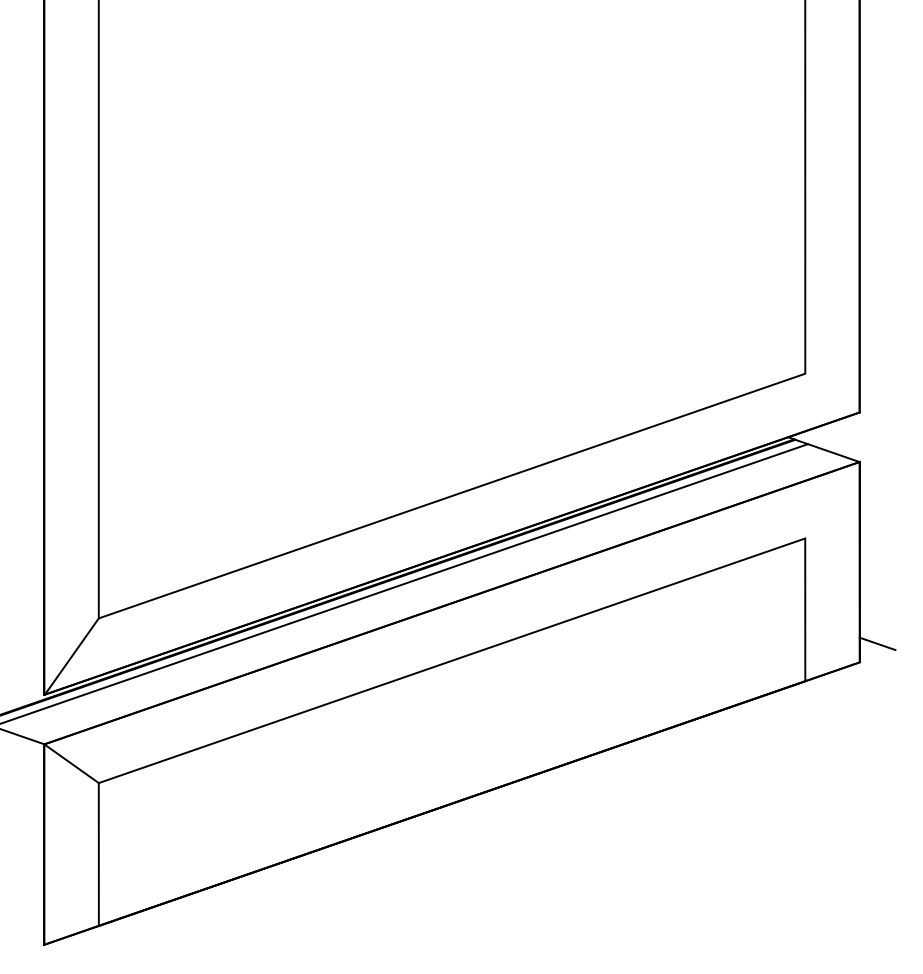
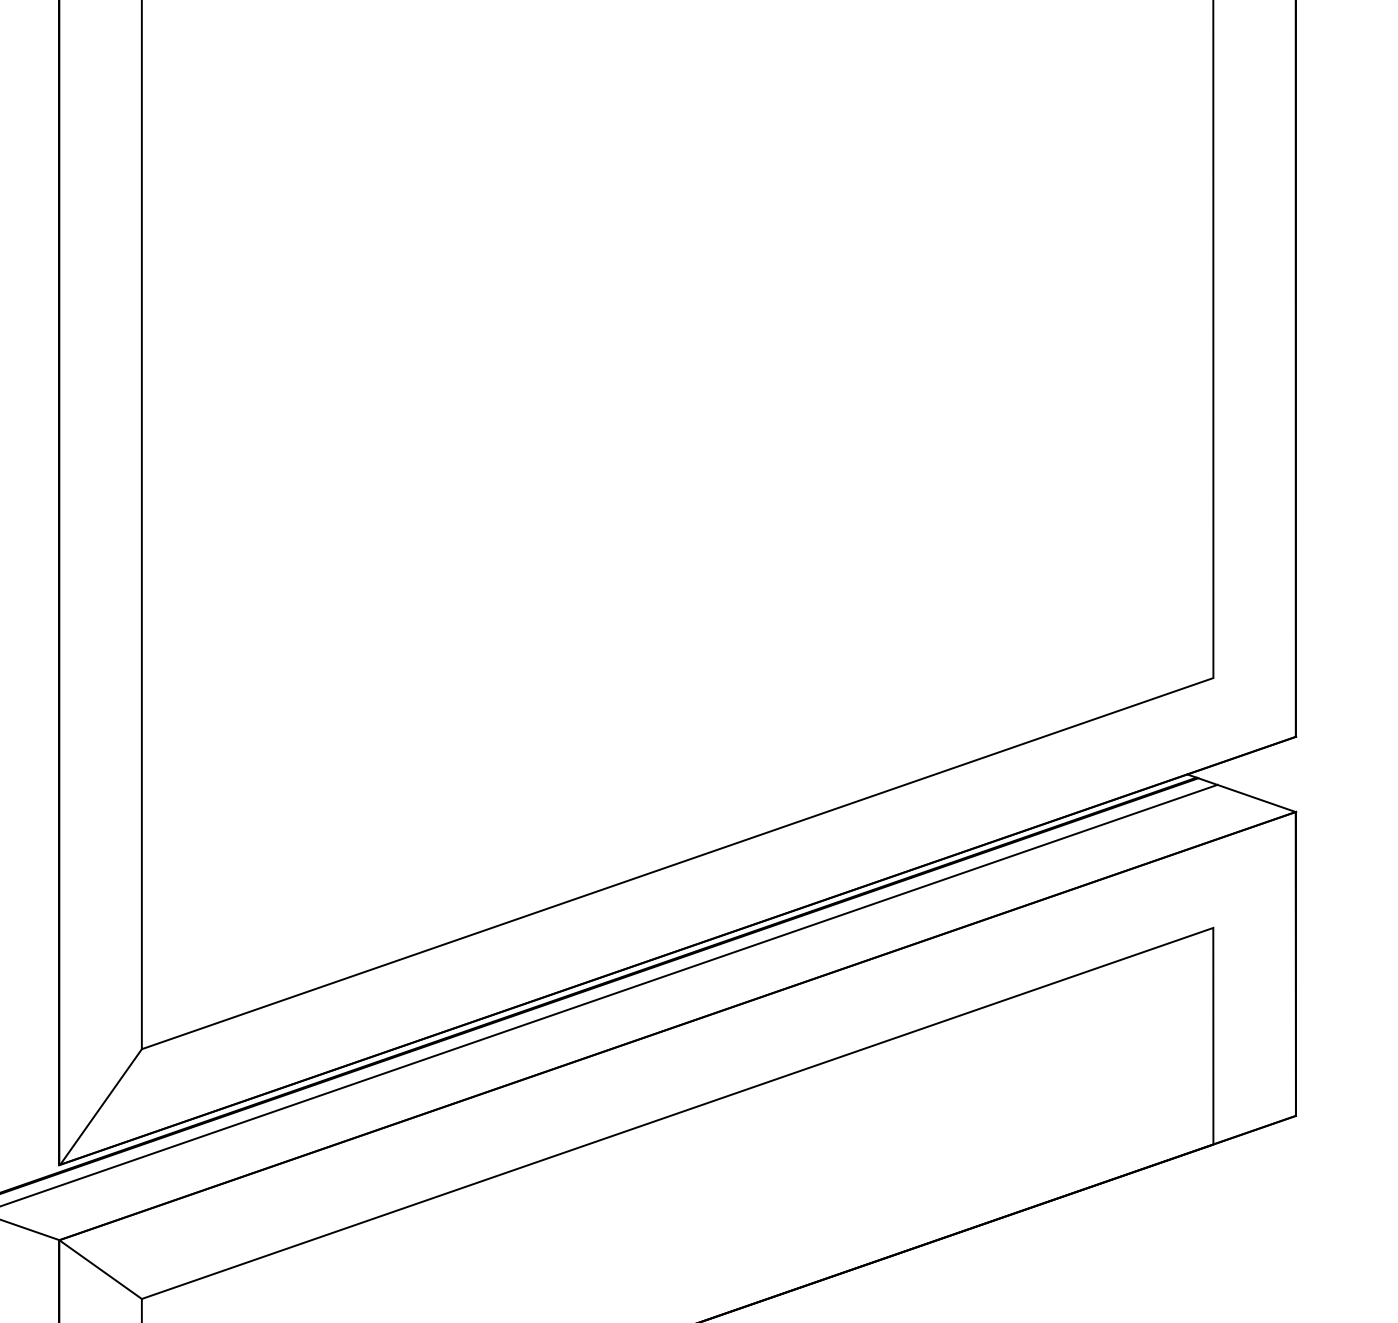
line: (877, 643) -> (1322, 1087), removed

